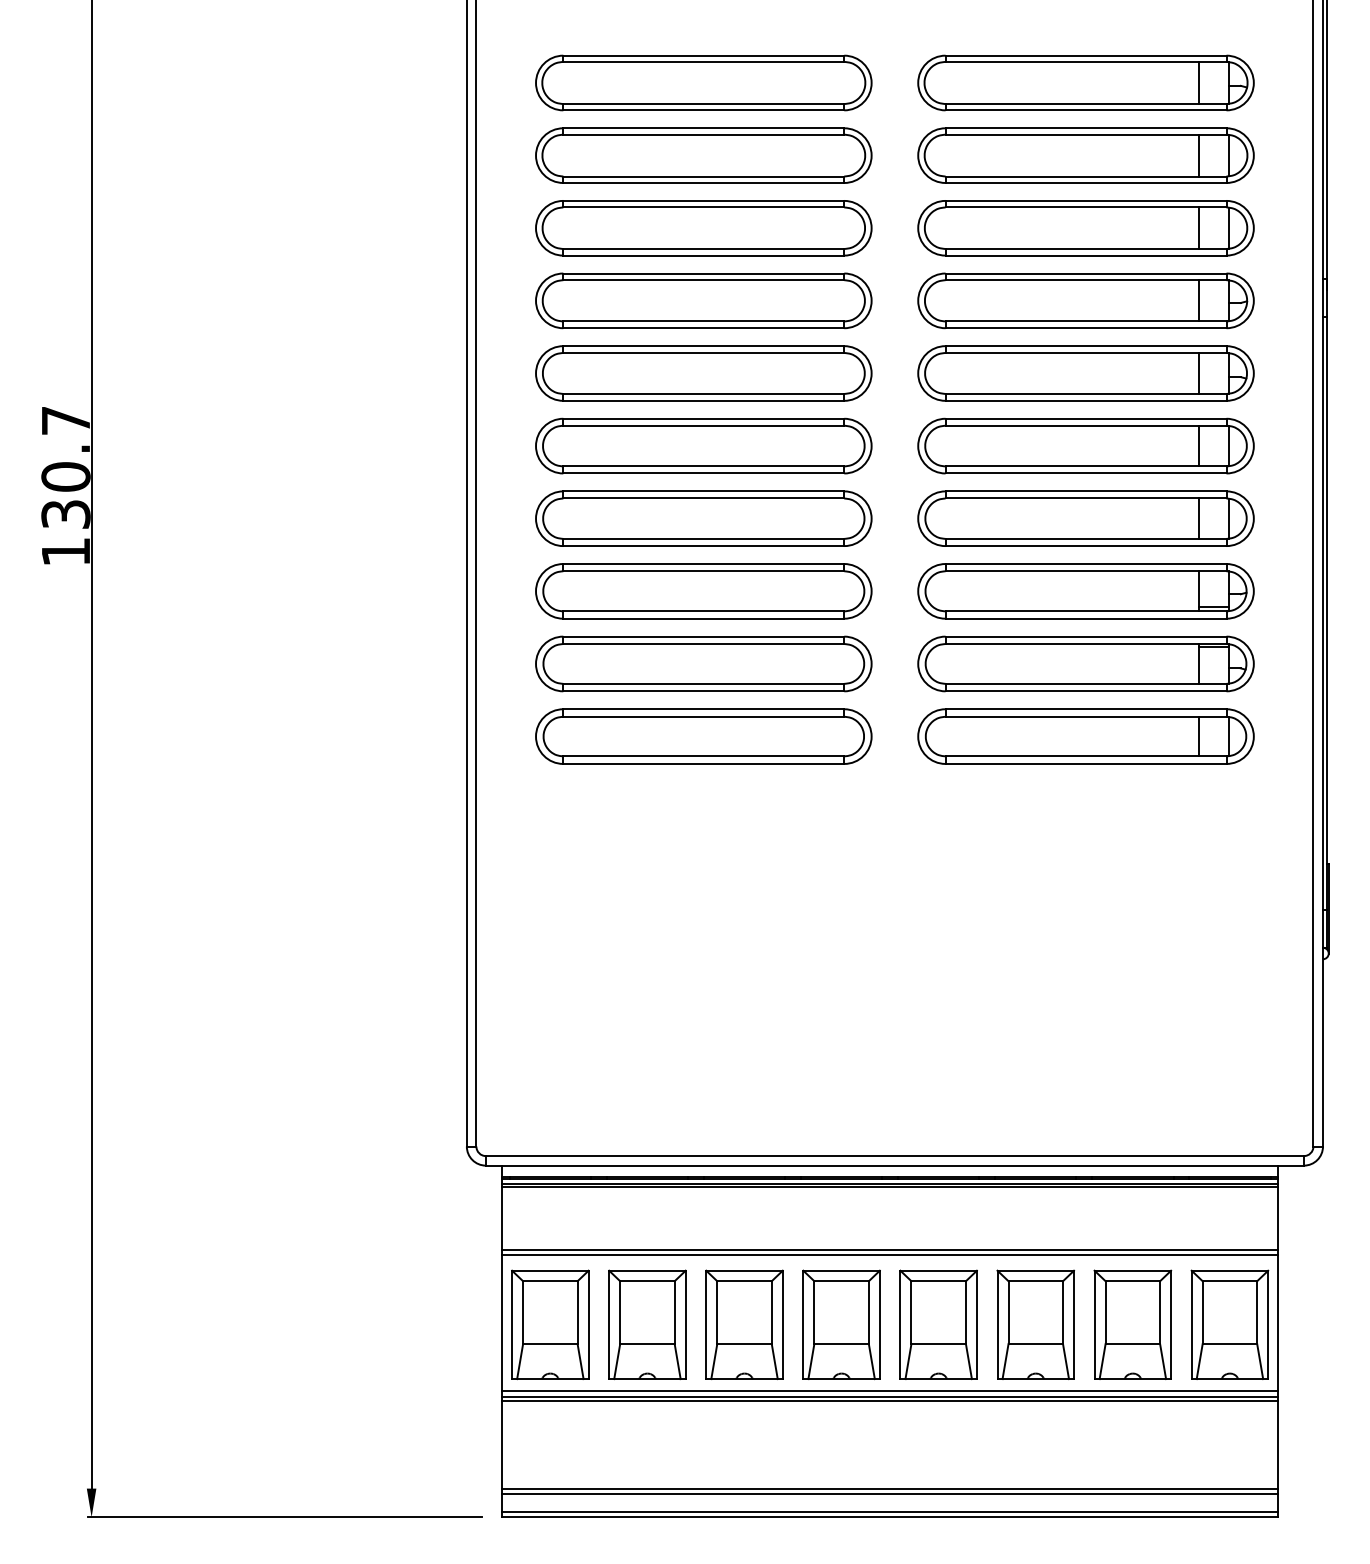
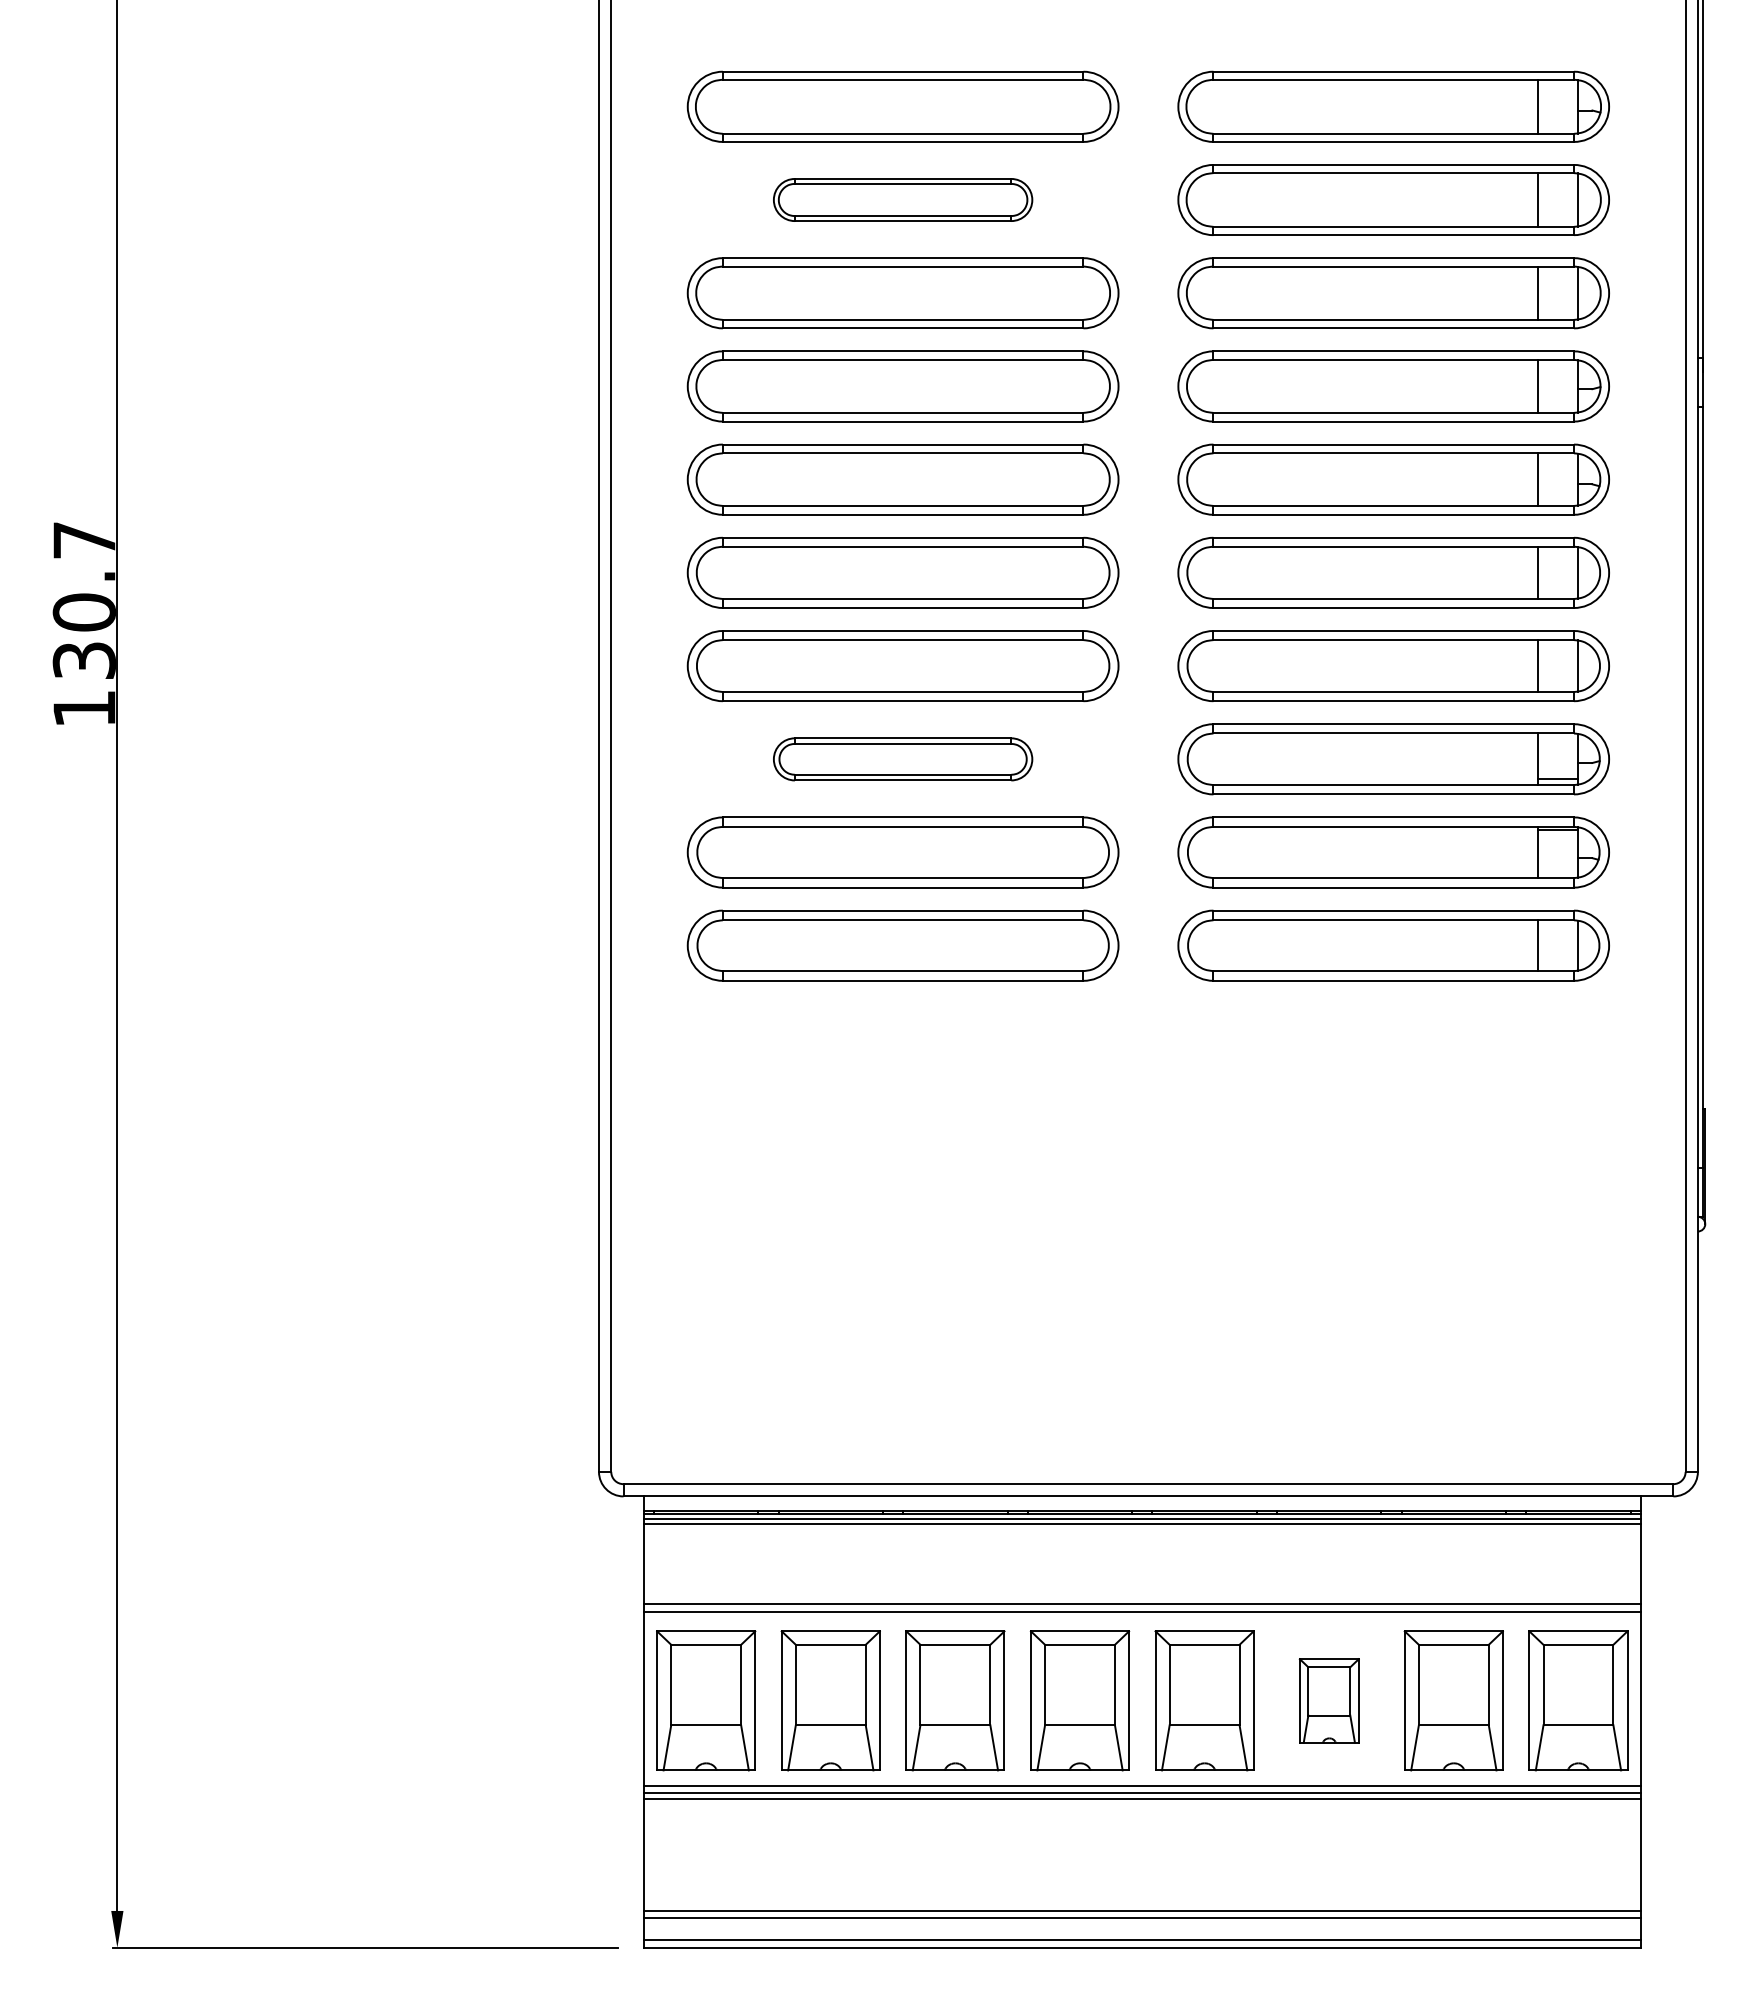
part: (703, 155) -> (902, 199), size x0.6
part: (703, 591) -> (902, 759), size x0.6
part: (1035, 1324) -> (1329, 1700), size x0.6

